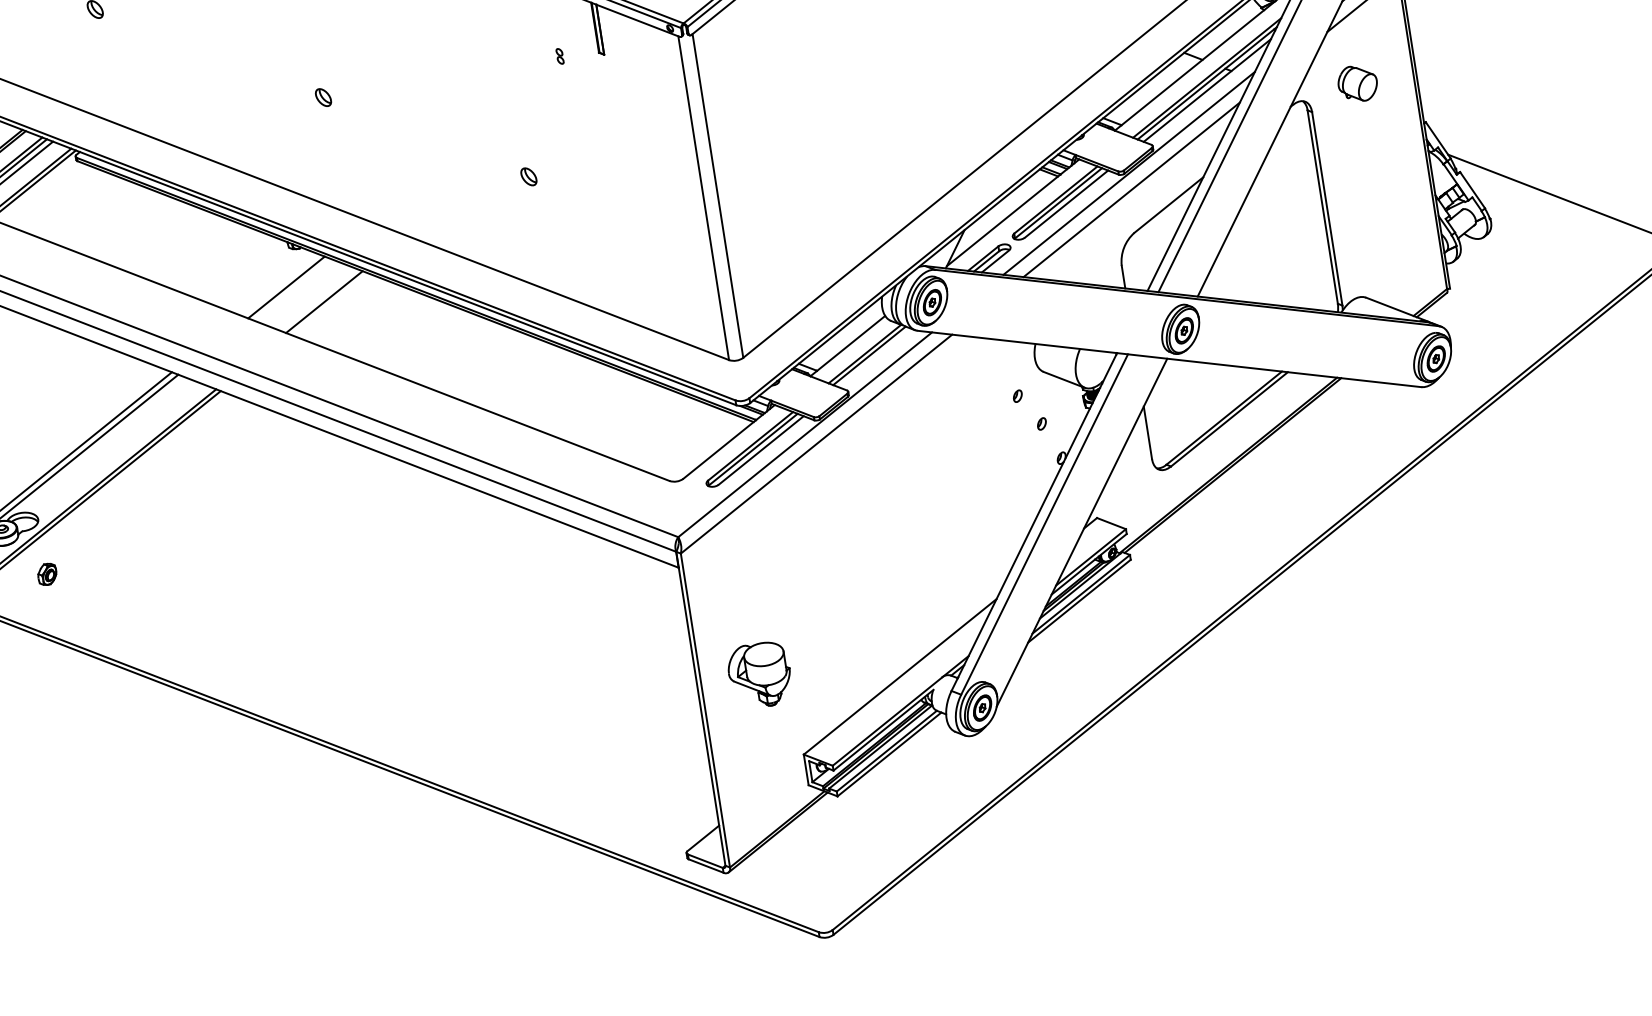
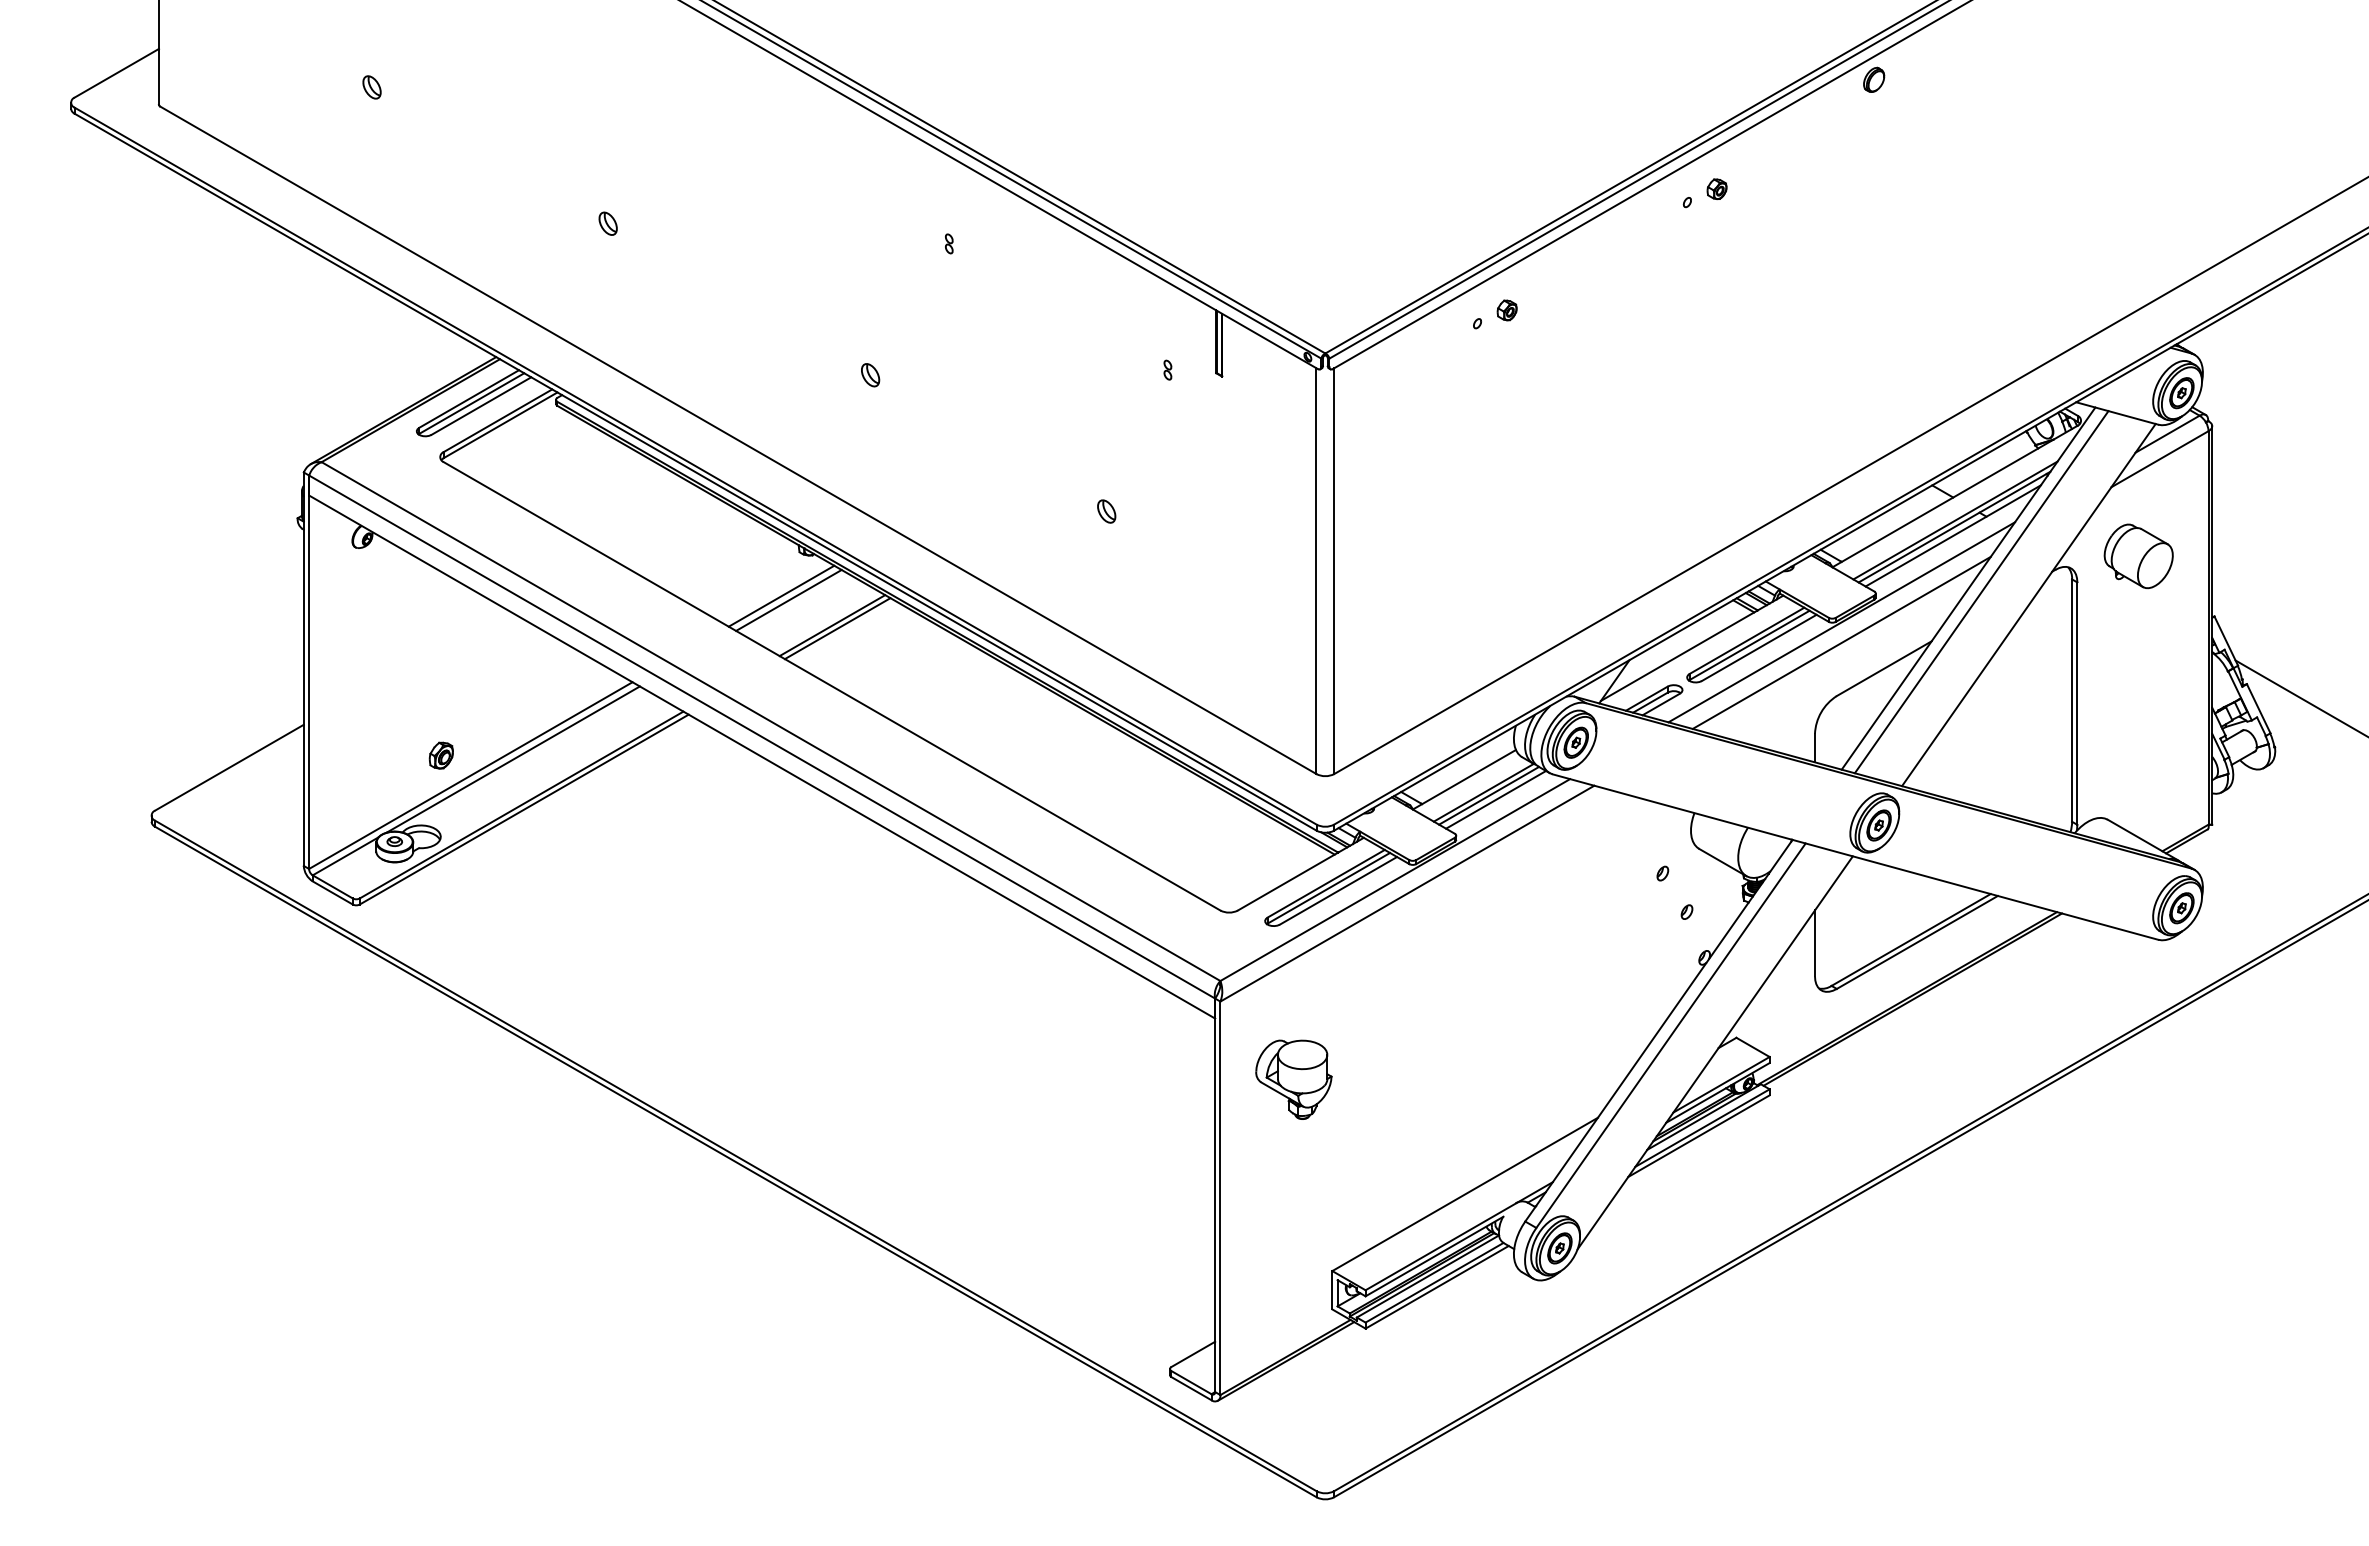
part: (1357, 83) -> (2138, 556), size x1.43
line: (279, 284) -> (781, 595), added
line: (328, 303) -> (837, 628), added
line: (875, 357) -> (1496, 799), added
part: (46, 574) -> (440, 755), moved
part: (759, 675) -> (1293, 1079), moved

